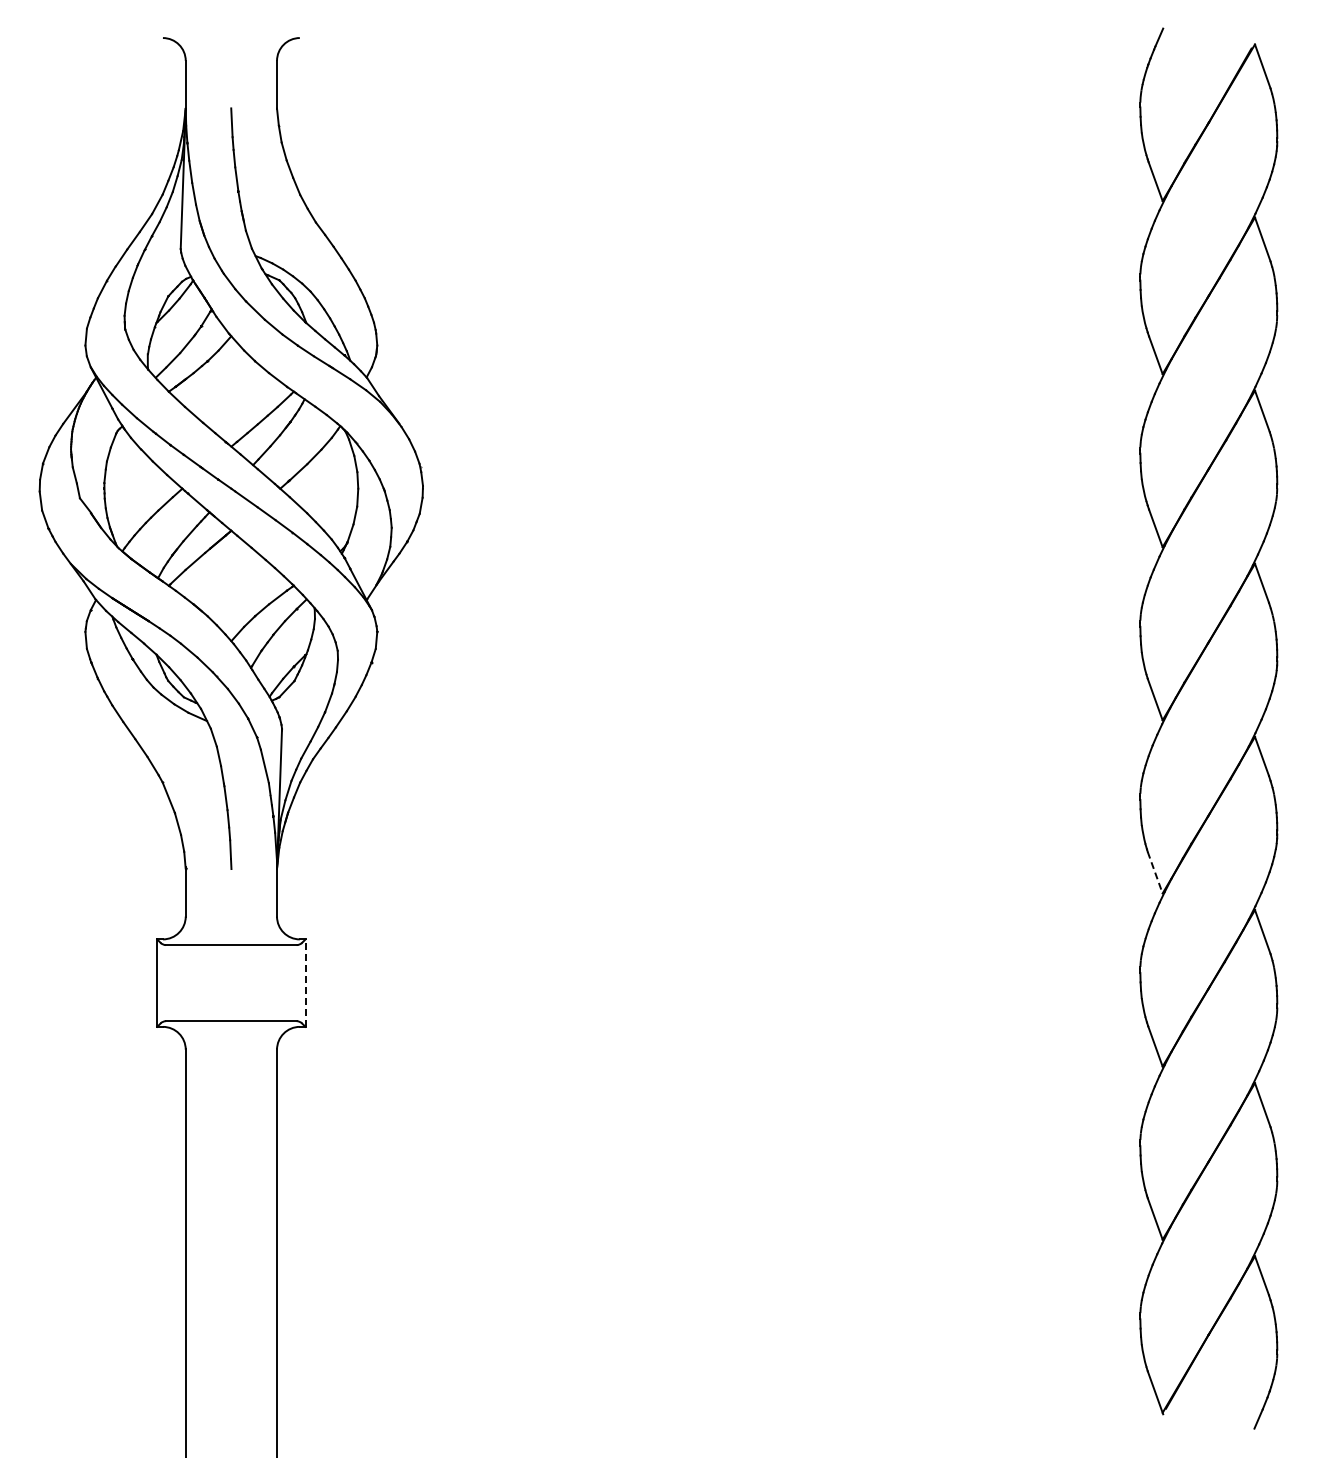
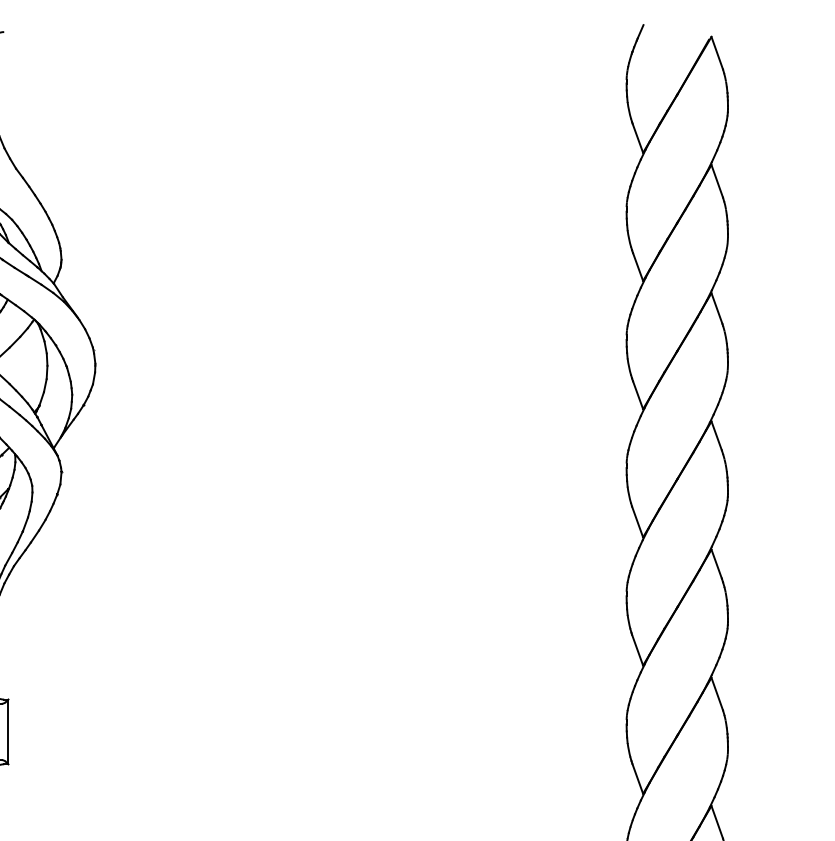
line: (1155, 873) -> (637, 650), dashed -> solid
line: (305, 983) -> (8, 732), dashed -> solid

